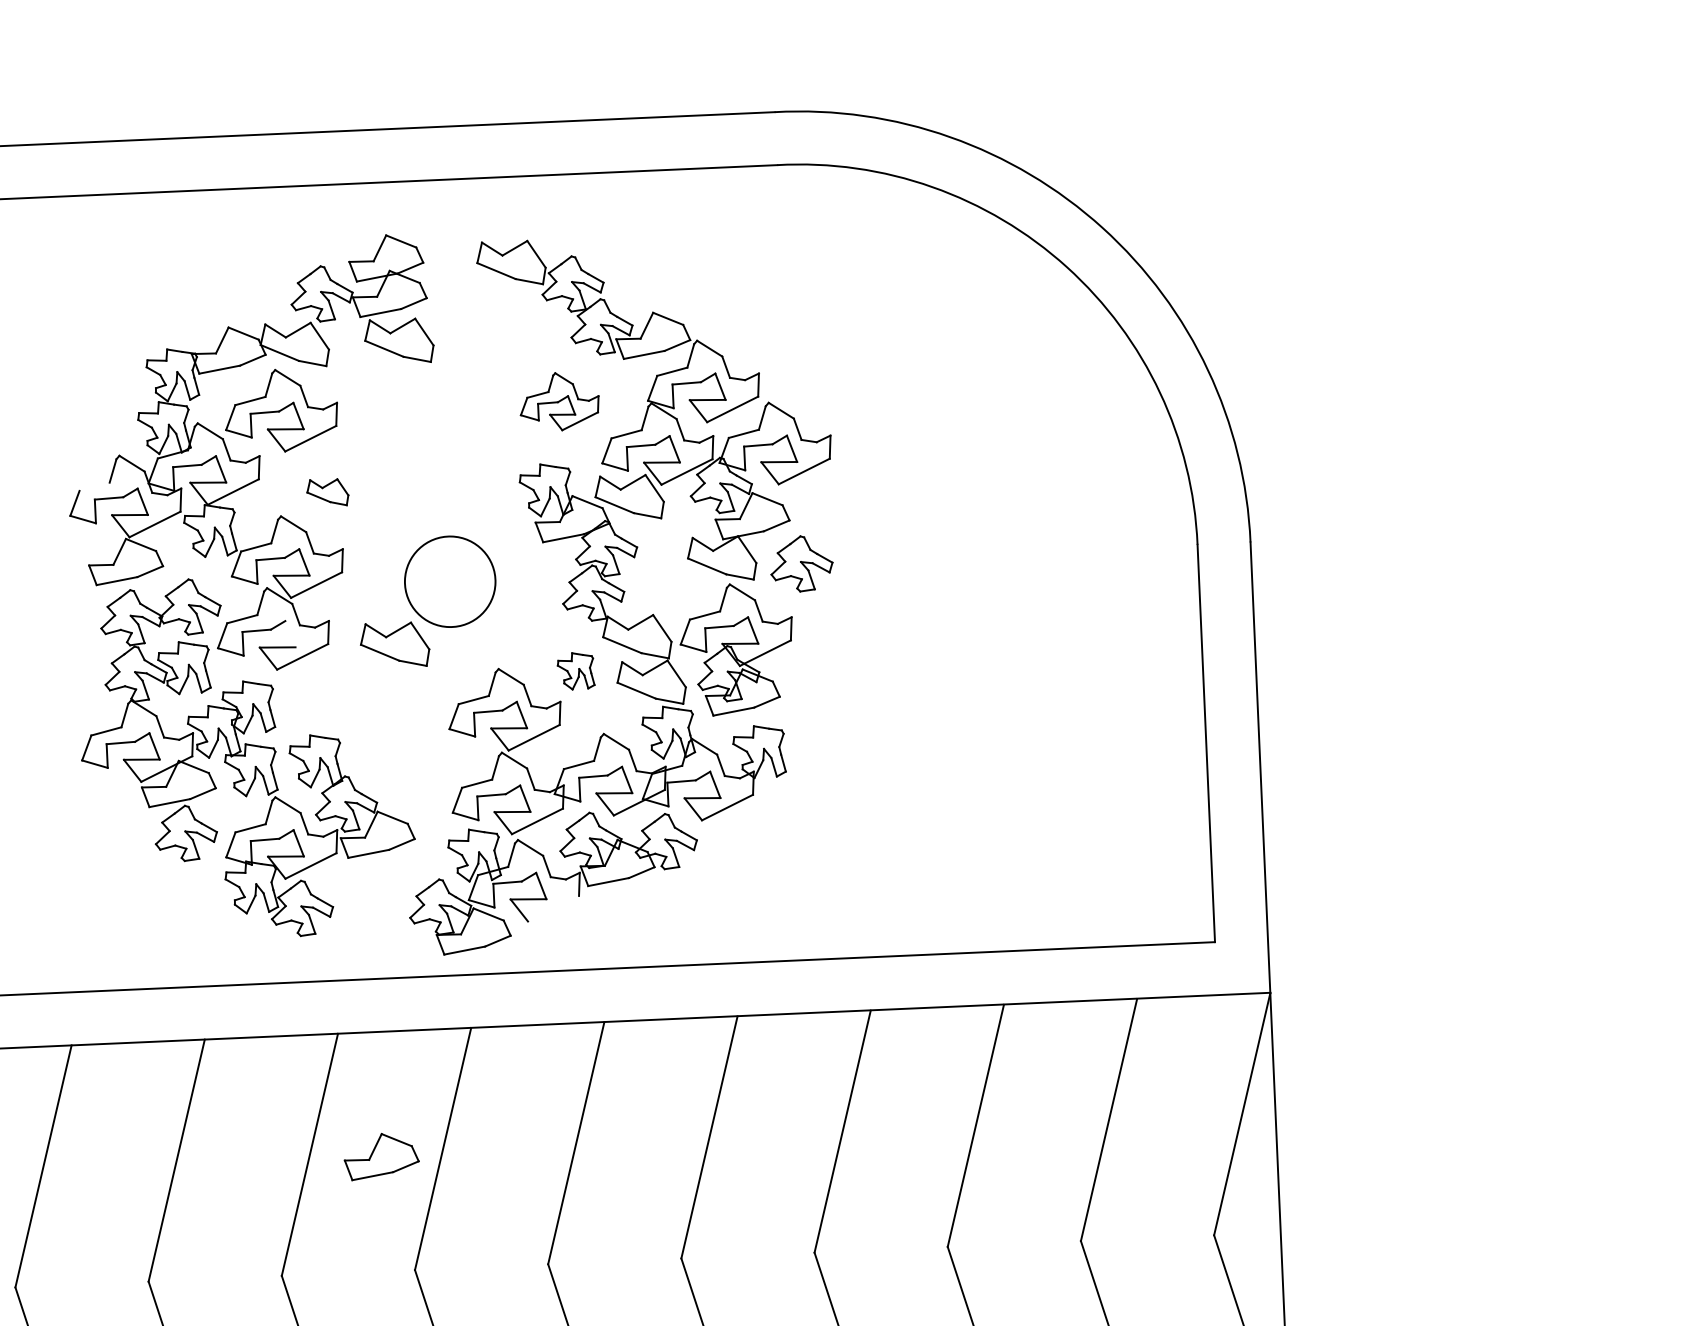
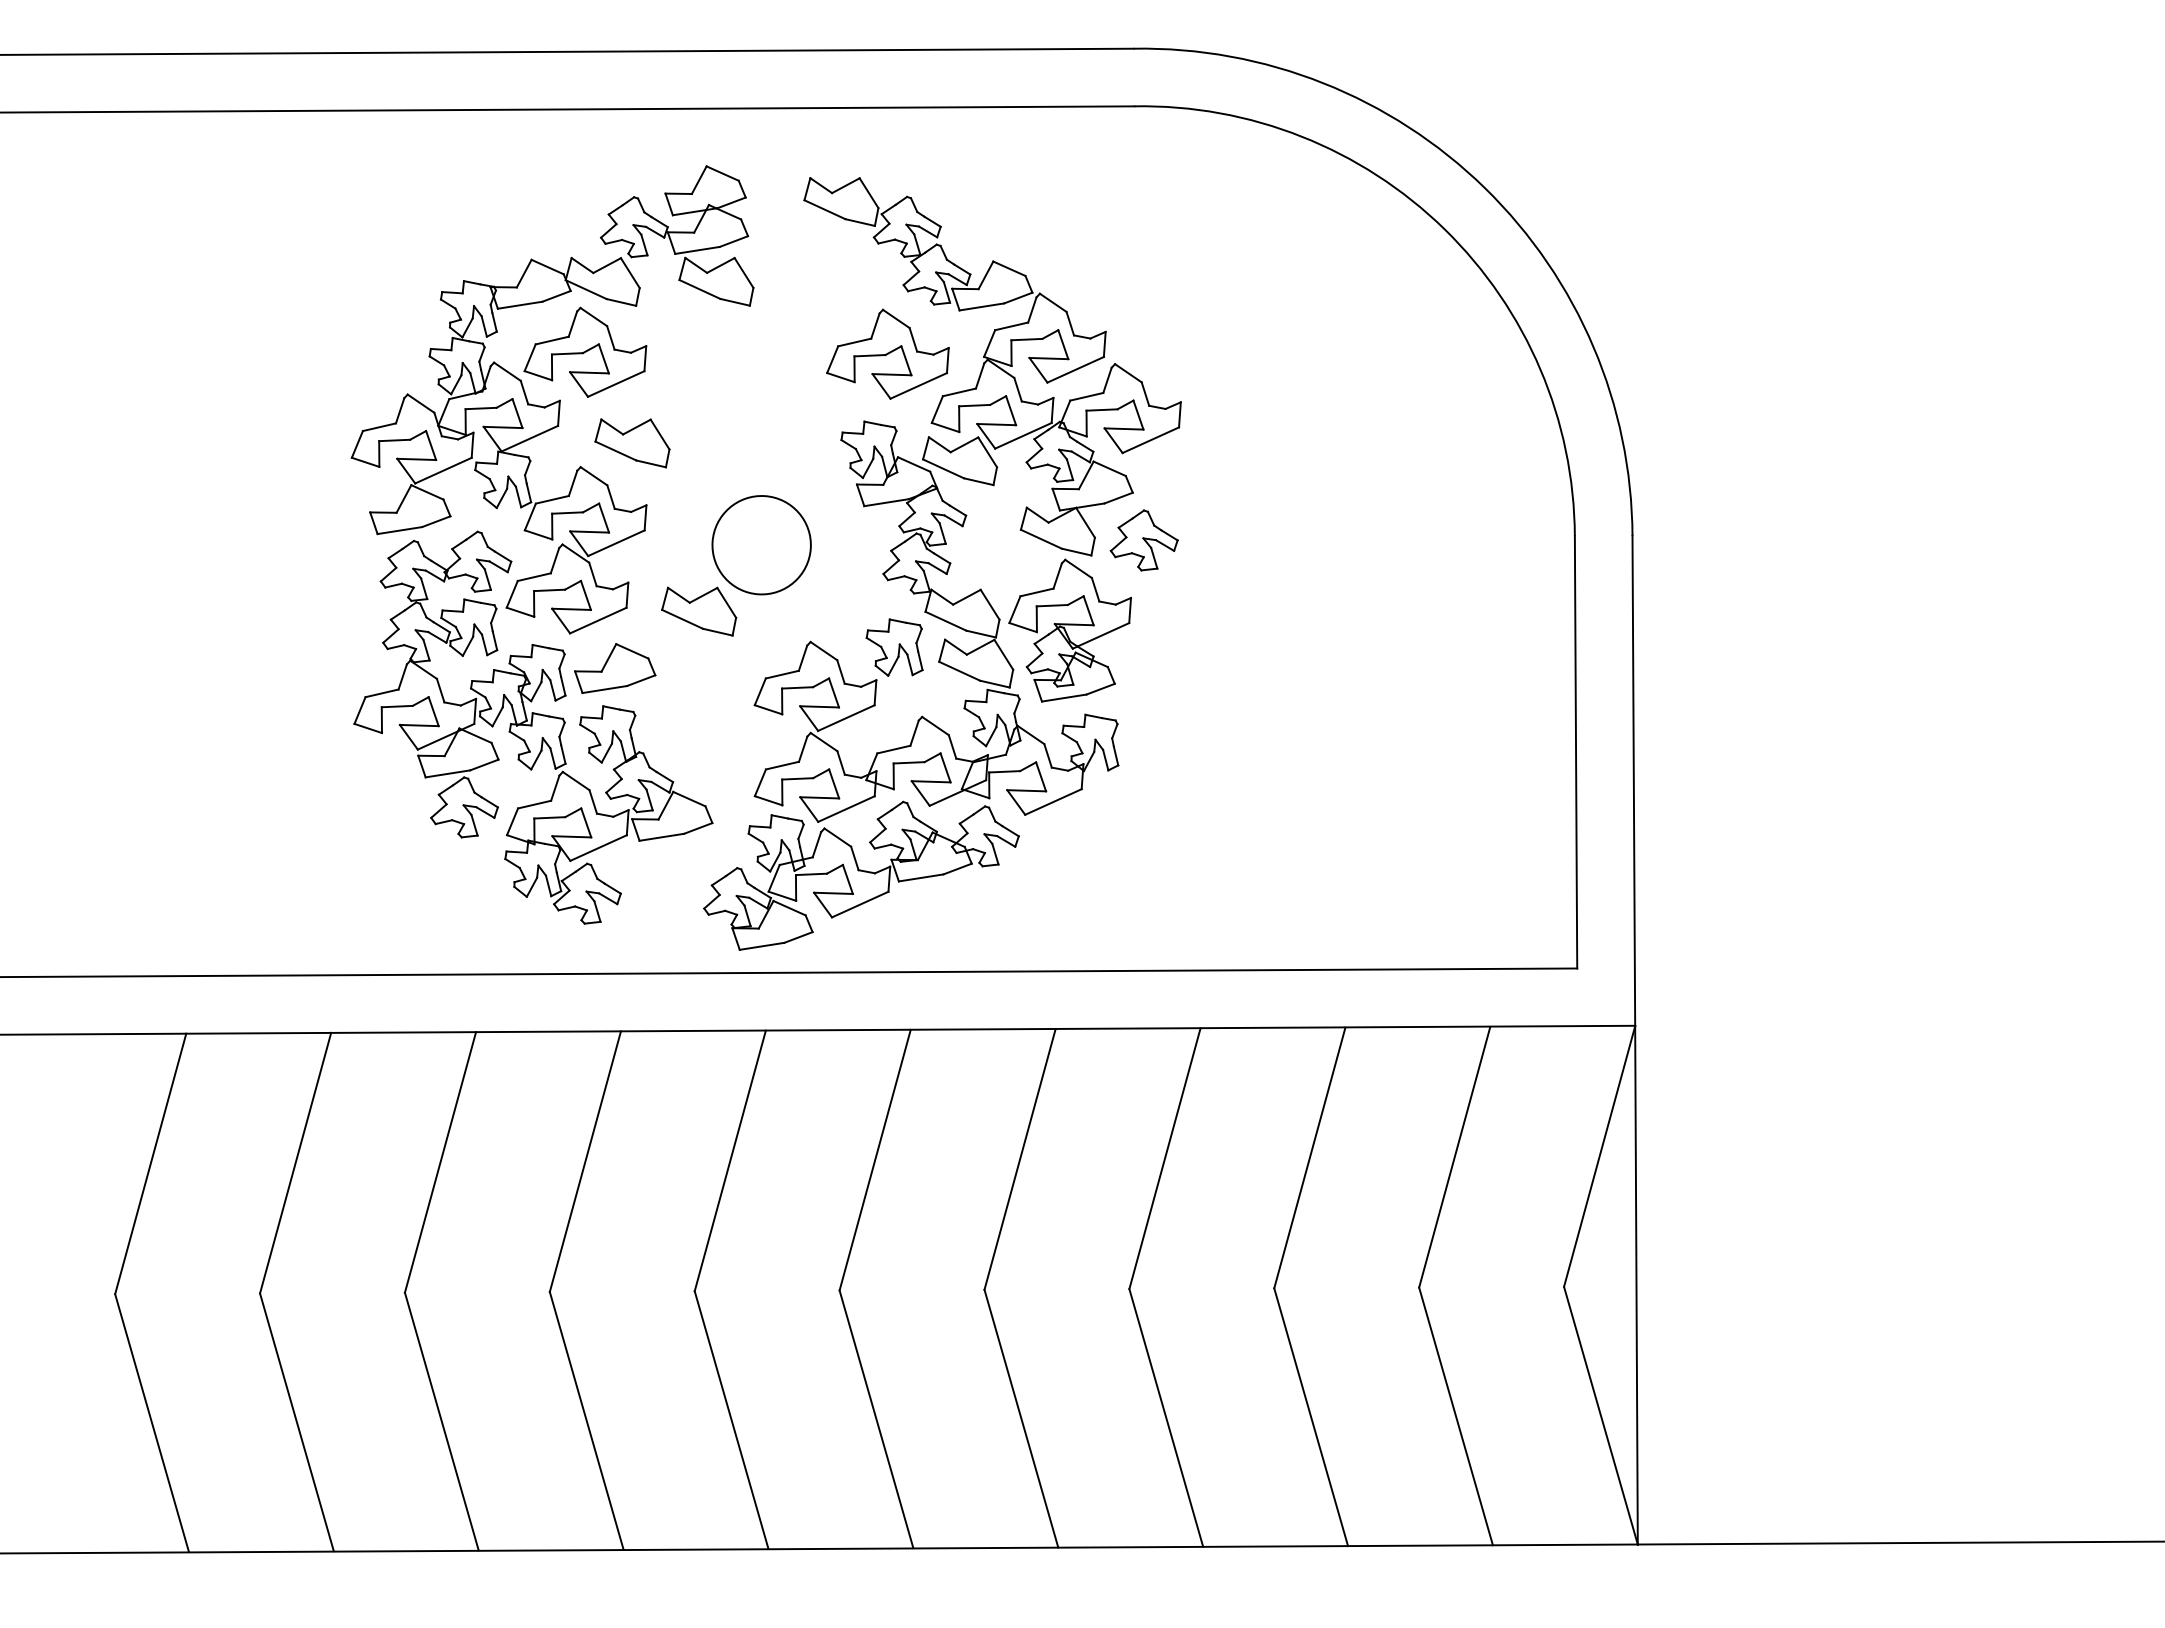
part: (559, 401) -> (887, 353), size x1.43
line: (93, 487) -> (378, 427), added
part: (327, 492) -> (632, 443), size x1.67
line: (289, 633) -> (585, 594), added
part: (575, 671) -> (894, 647), size x1.43
line: (553, 908) -> (860, 904), added
part: (381, 1156) -> (615, 668), moved

